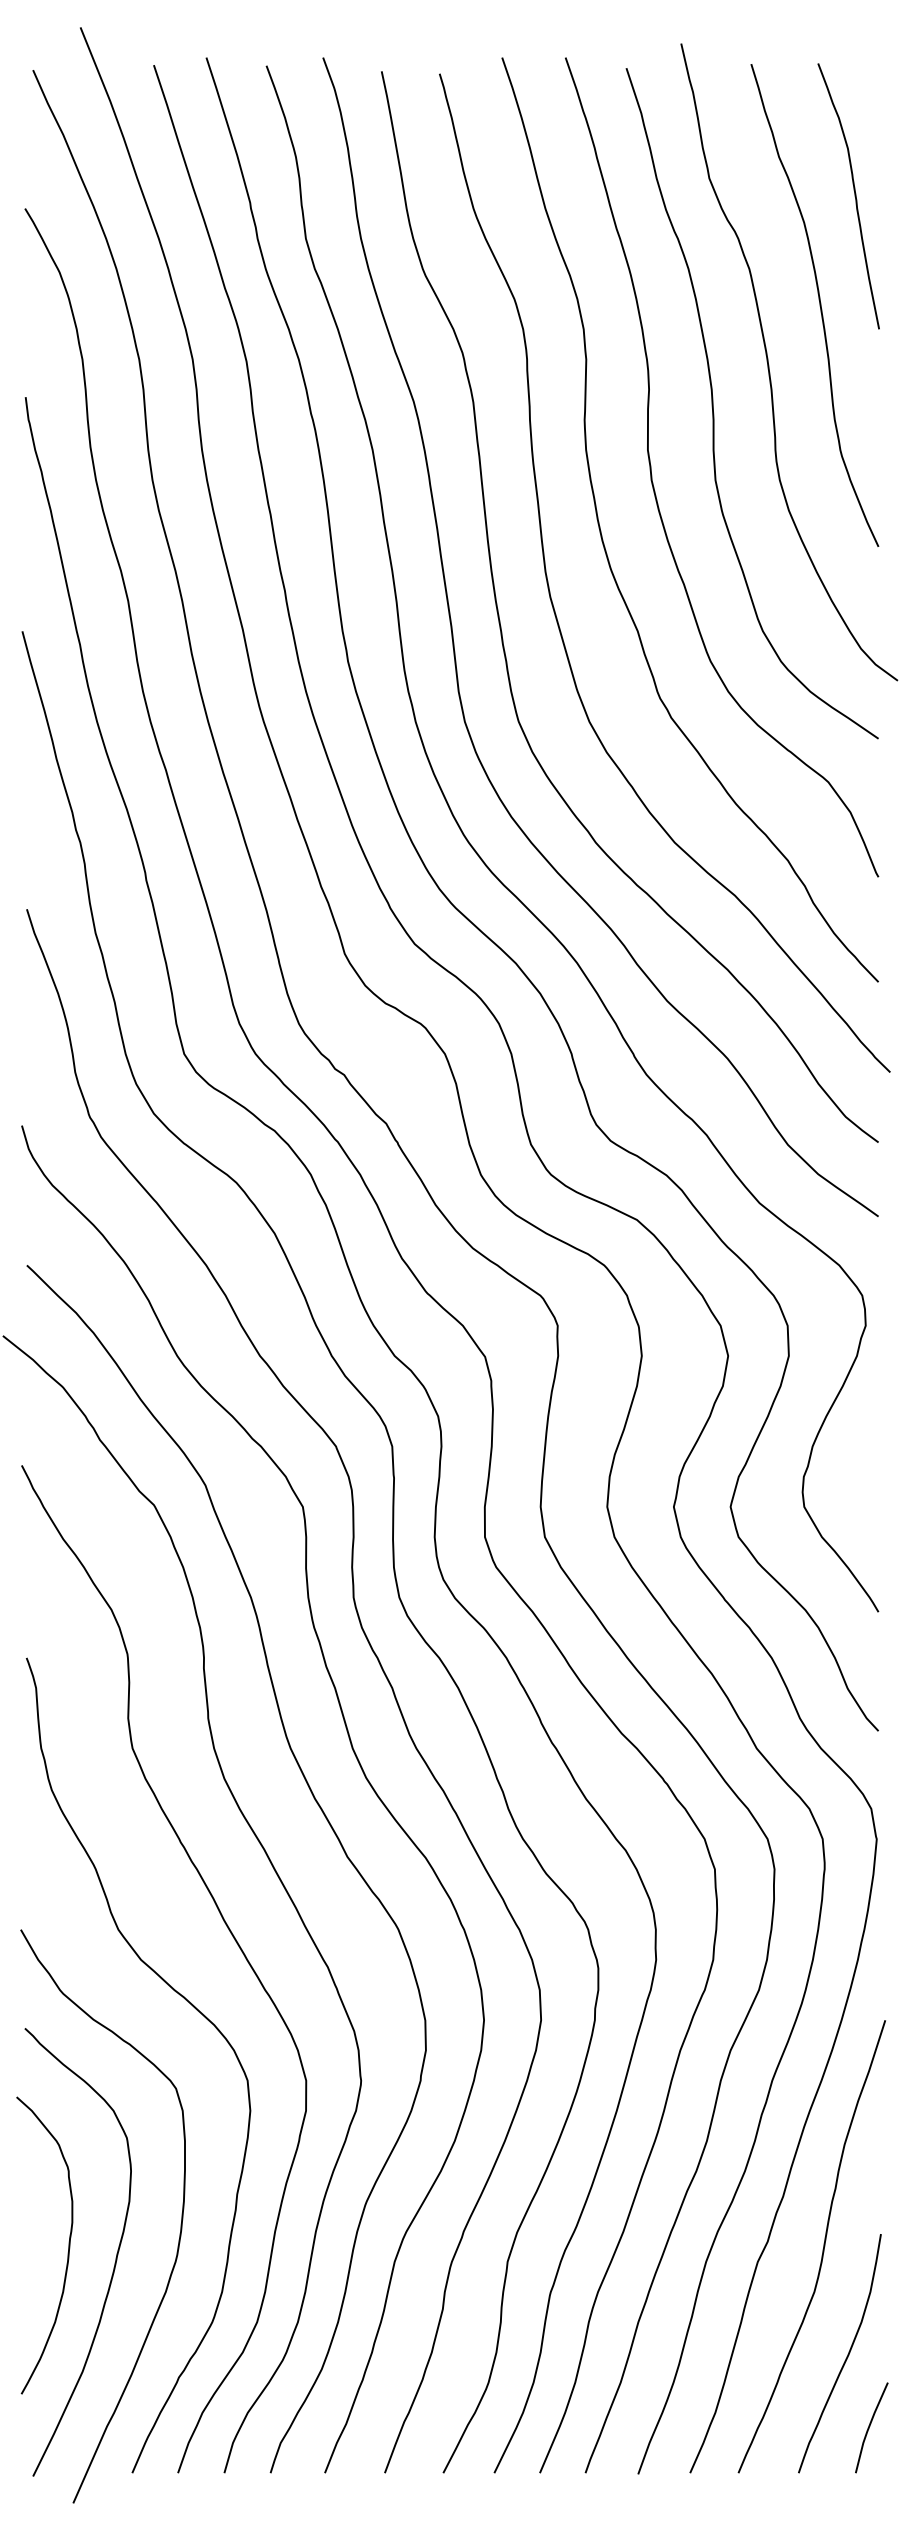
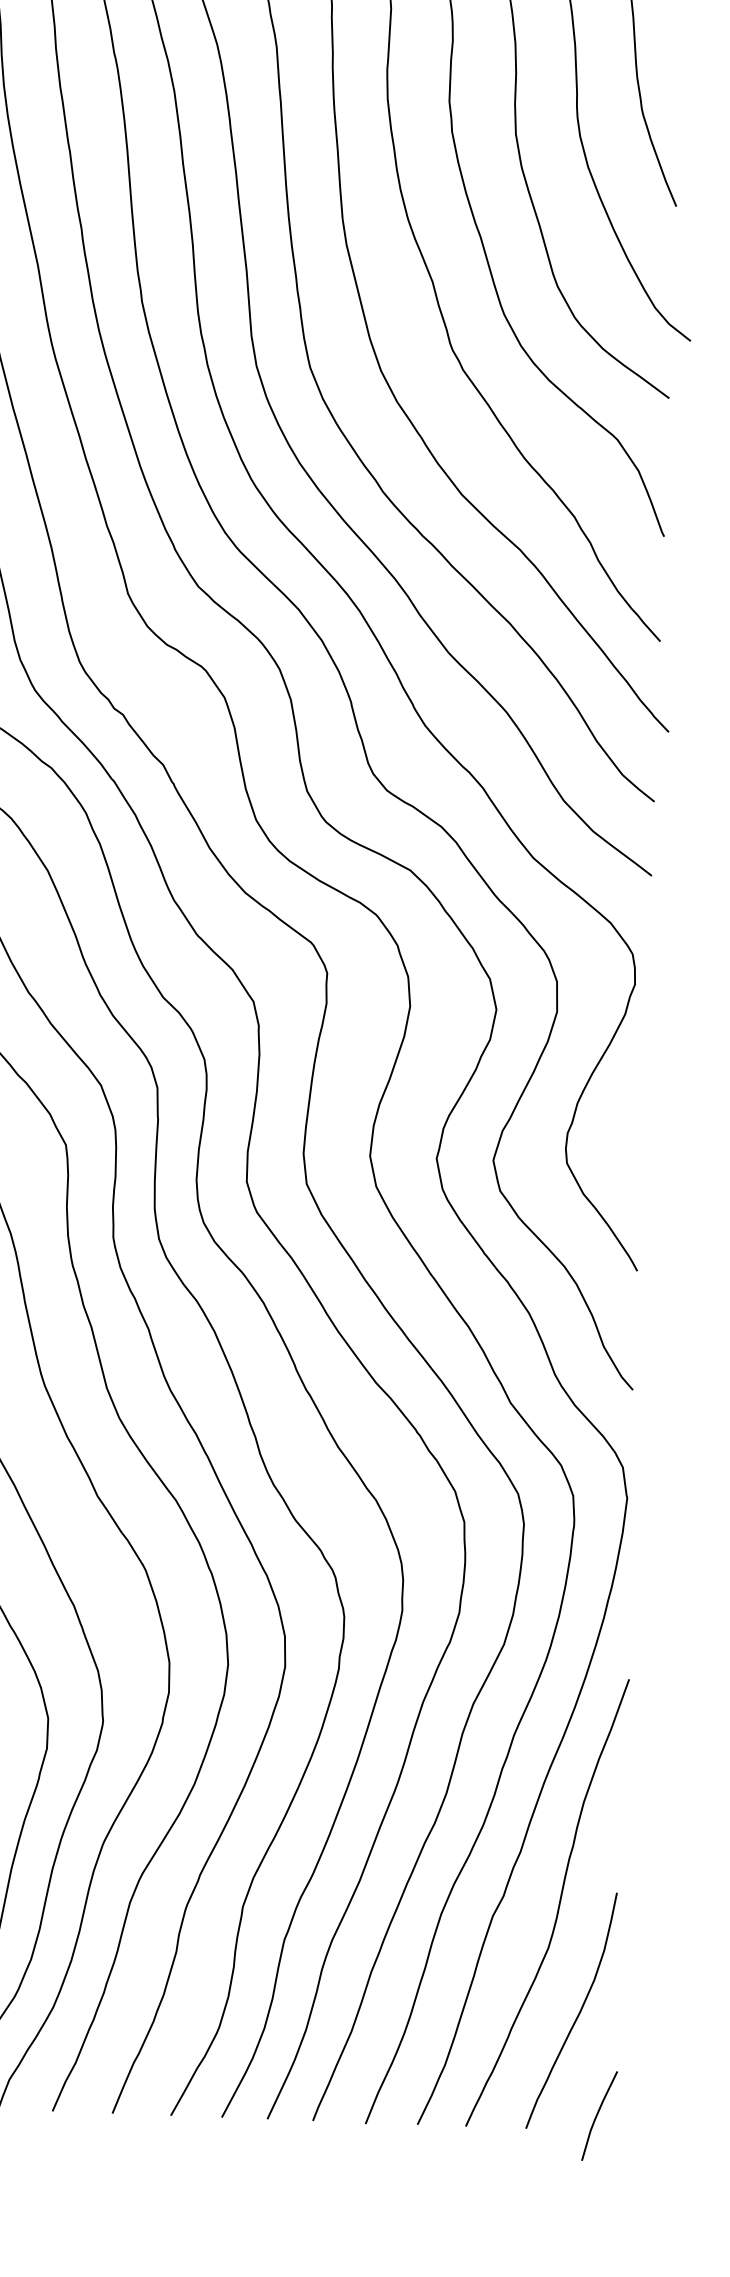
line: (870, 2426) -> (598, 2114), moved

